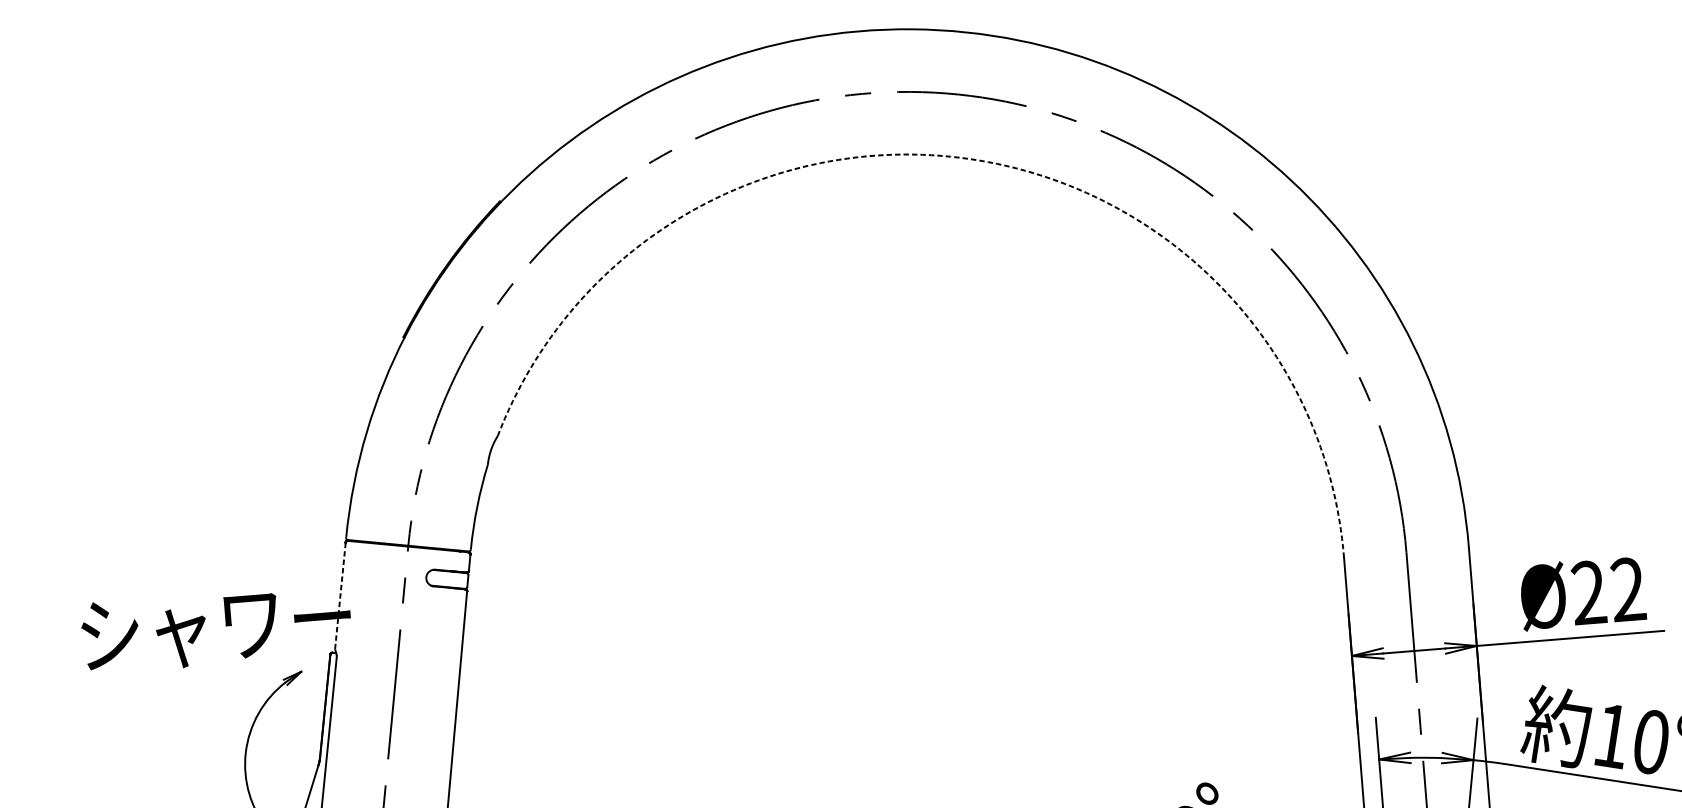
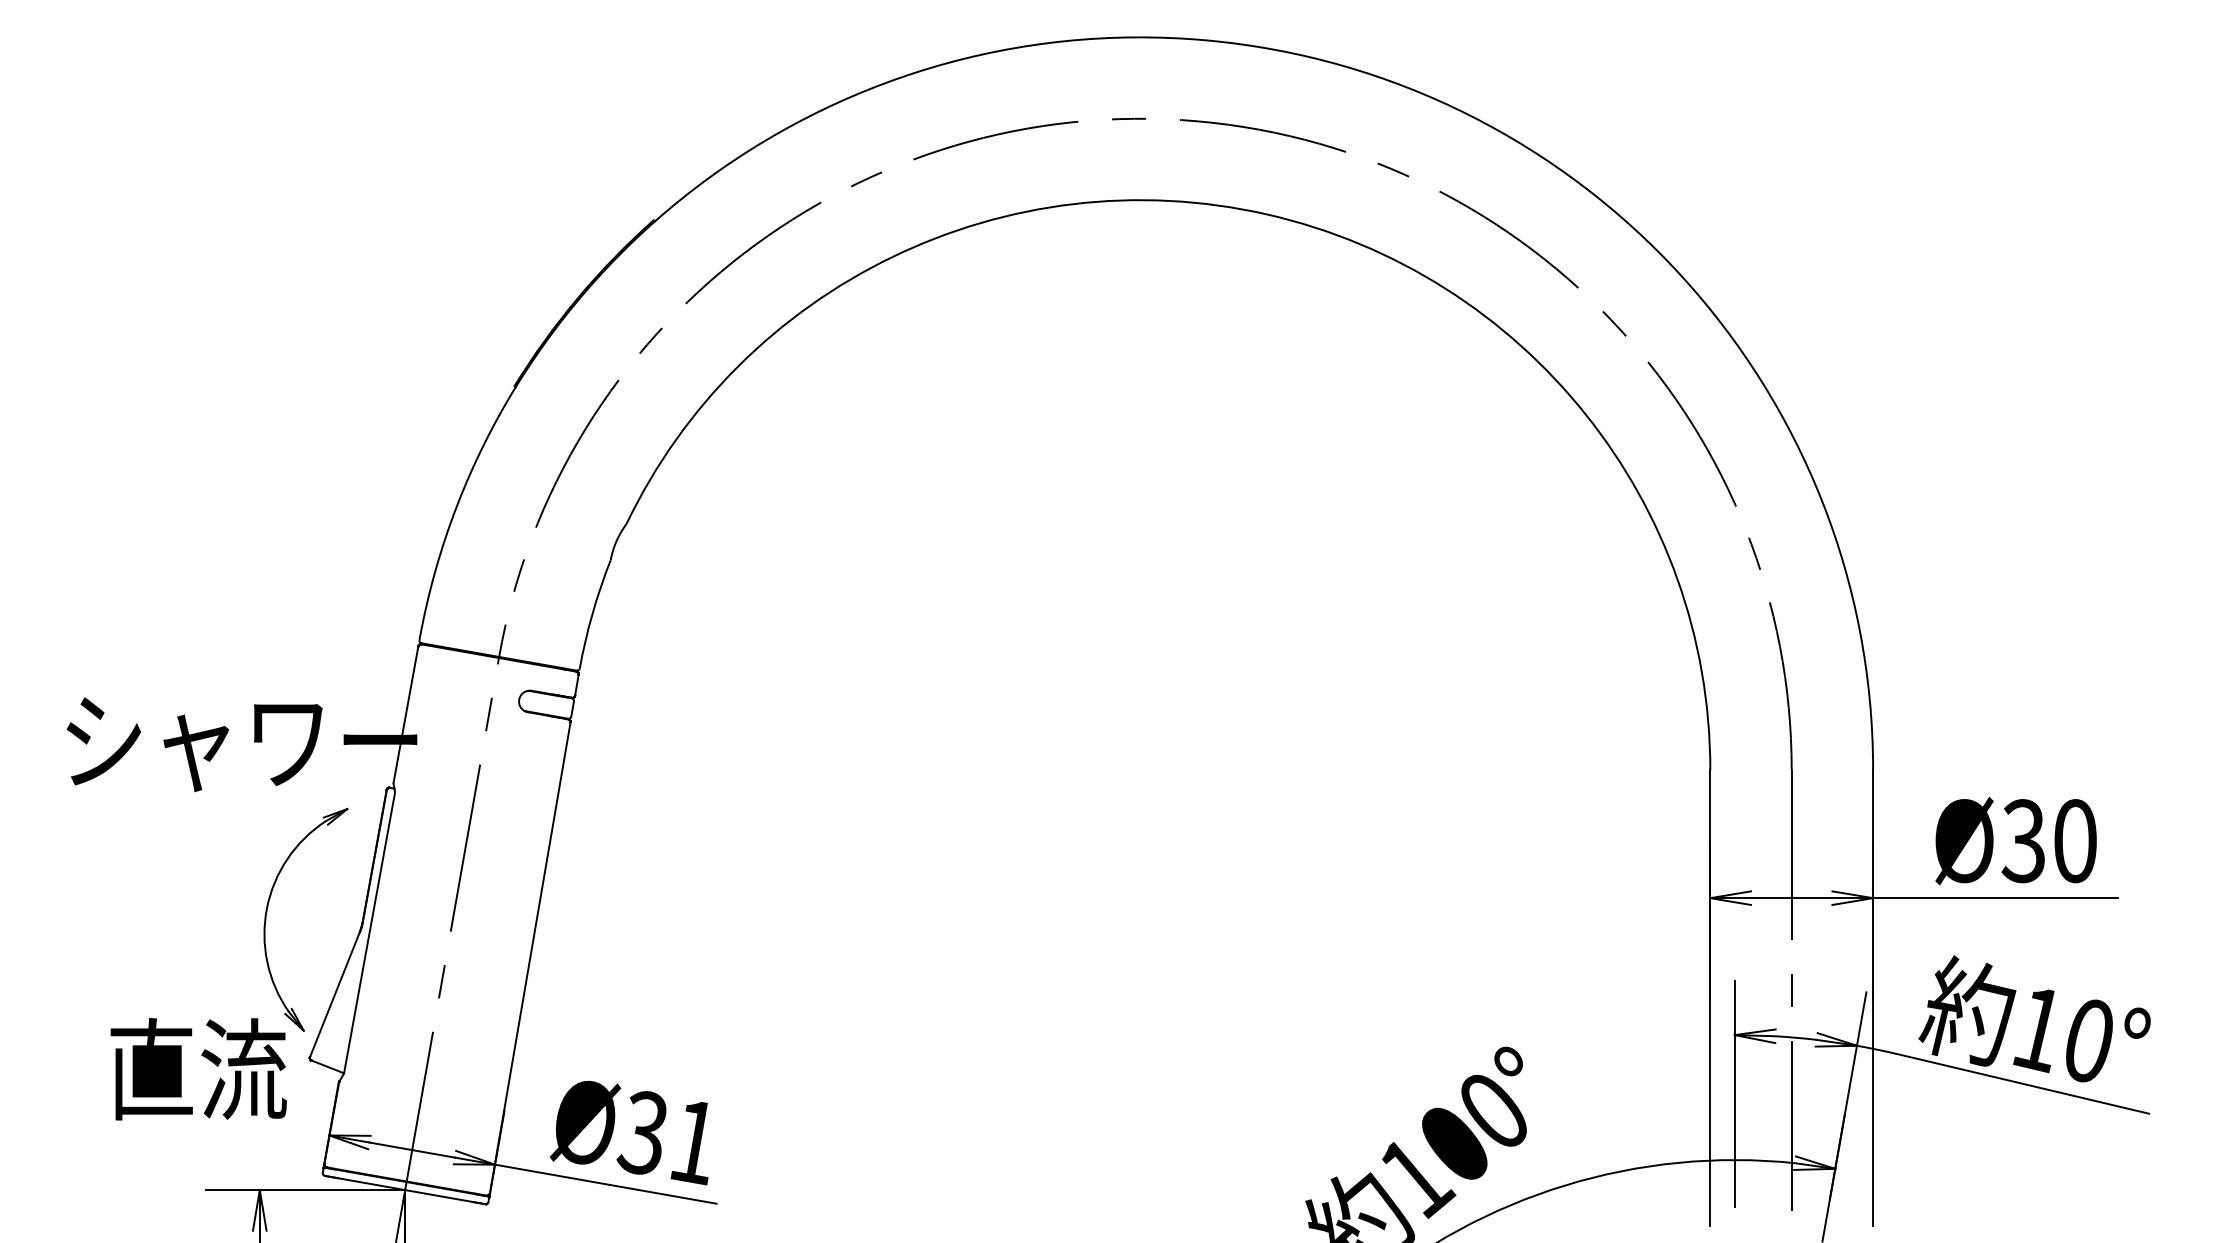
arc: (969, 159) -> (1266, 214), dashed -> solid
text: (1607, 591) -> (2048, 841), Ø22 -> Ø30
line: (340, 596) -> (405, 715), dashed -> solid

